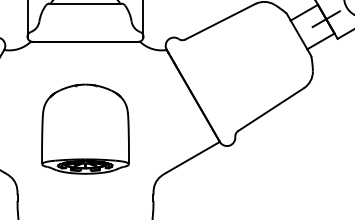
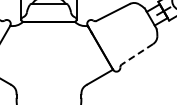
line: (271, 110) -> (137, 54), solid -> dashed
part: (84, 128) -> (48, 63), removed

